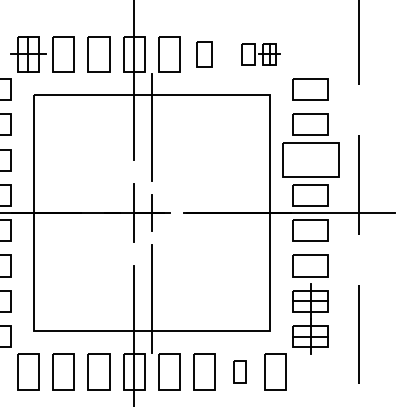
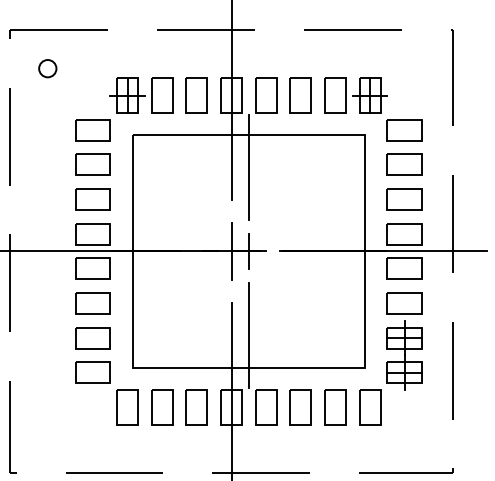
part: (204, 54) -> (300, 95), size x1.43
part: (260, 54) -> (355, 95), size x1.67
part: (310, 160) -> (404, 199), size x0.62
part: (240, 371) -> (335, 407), size x1.67

